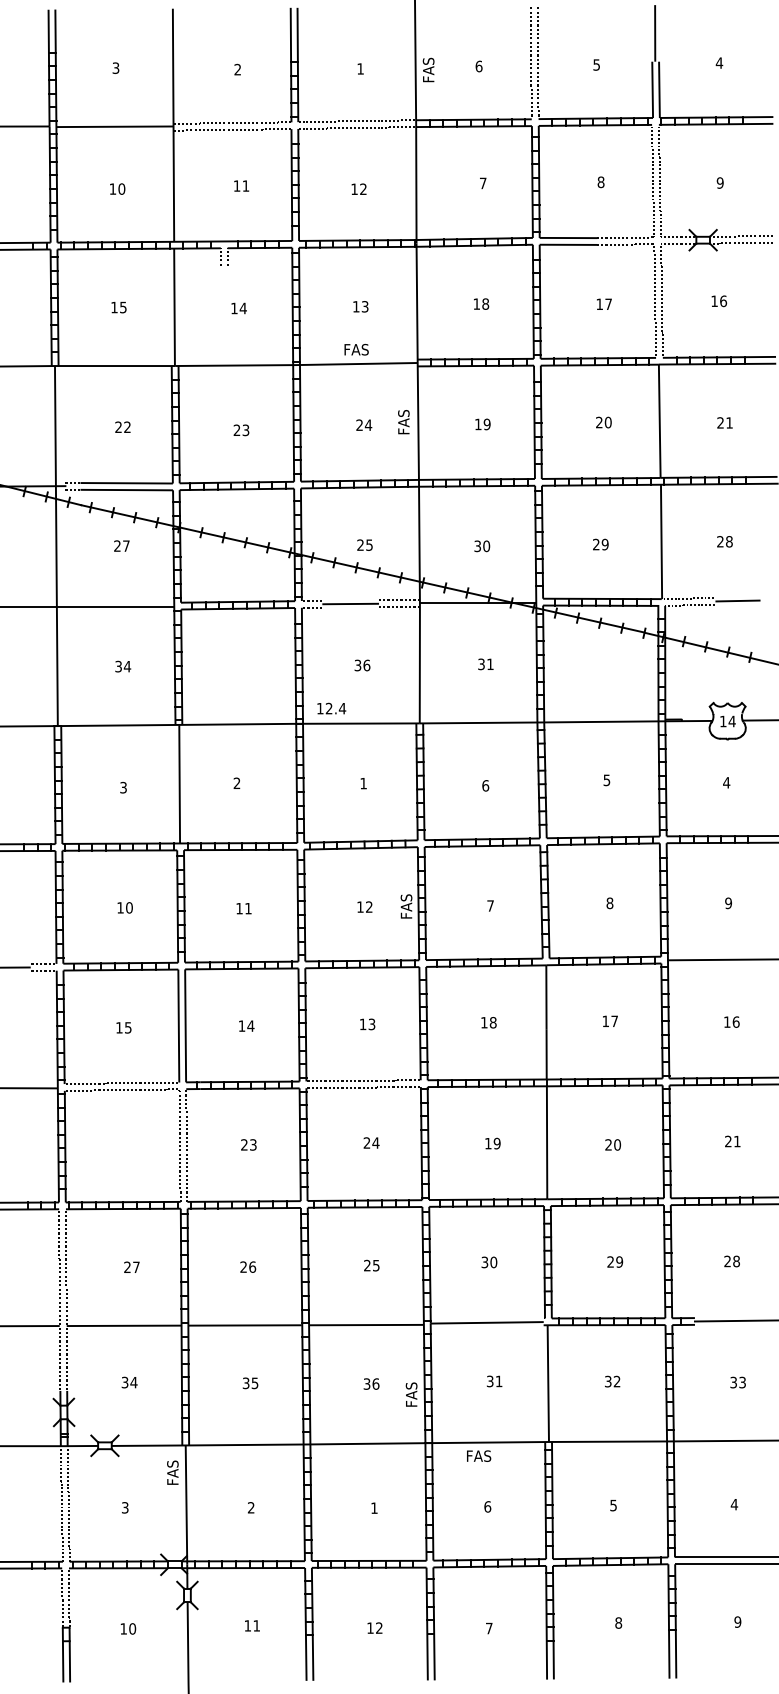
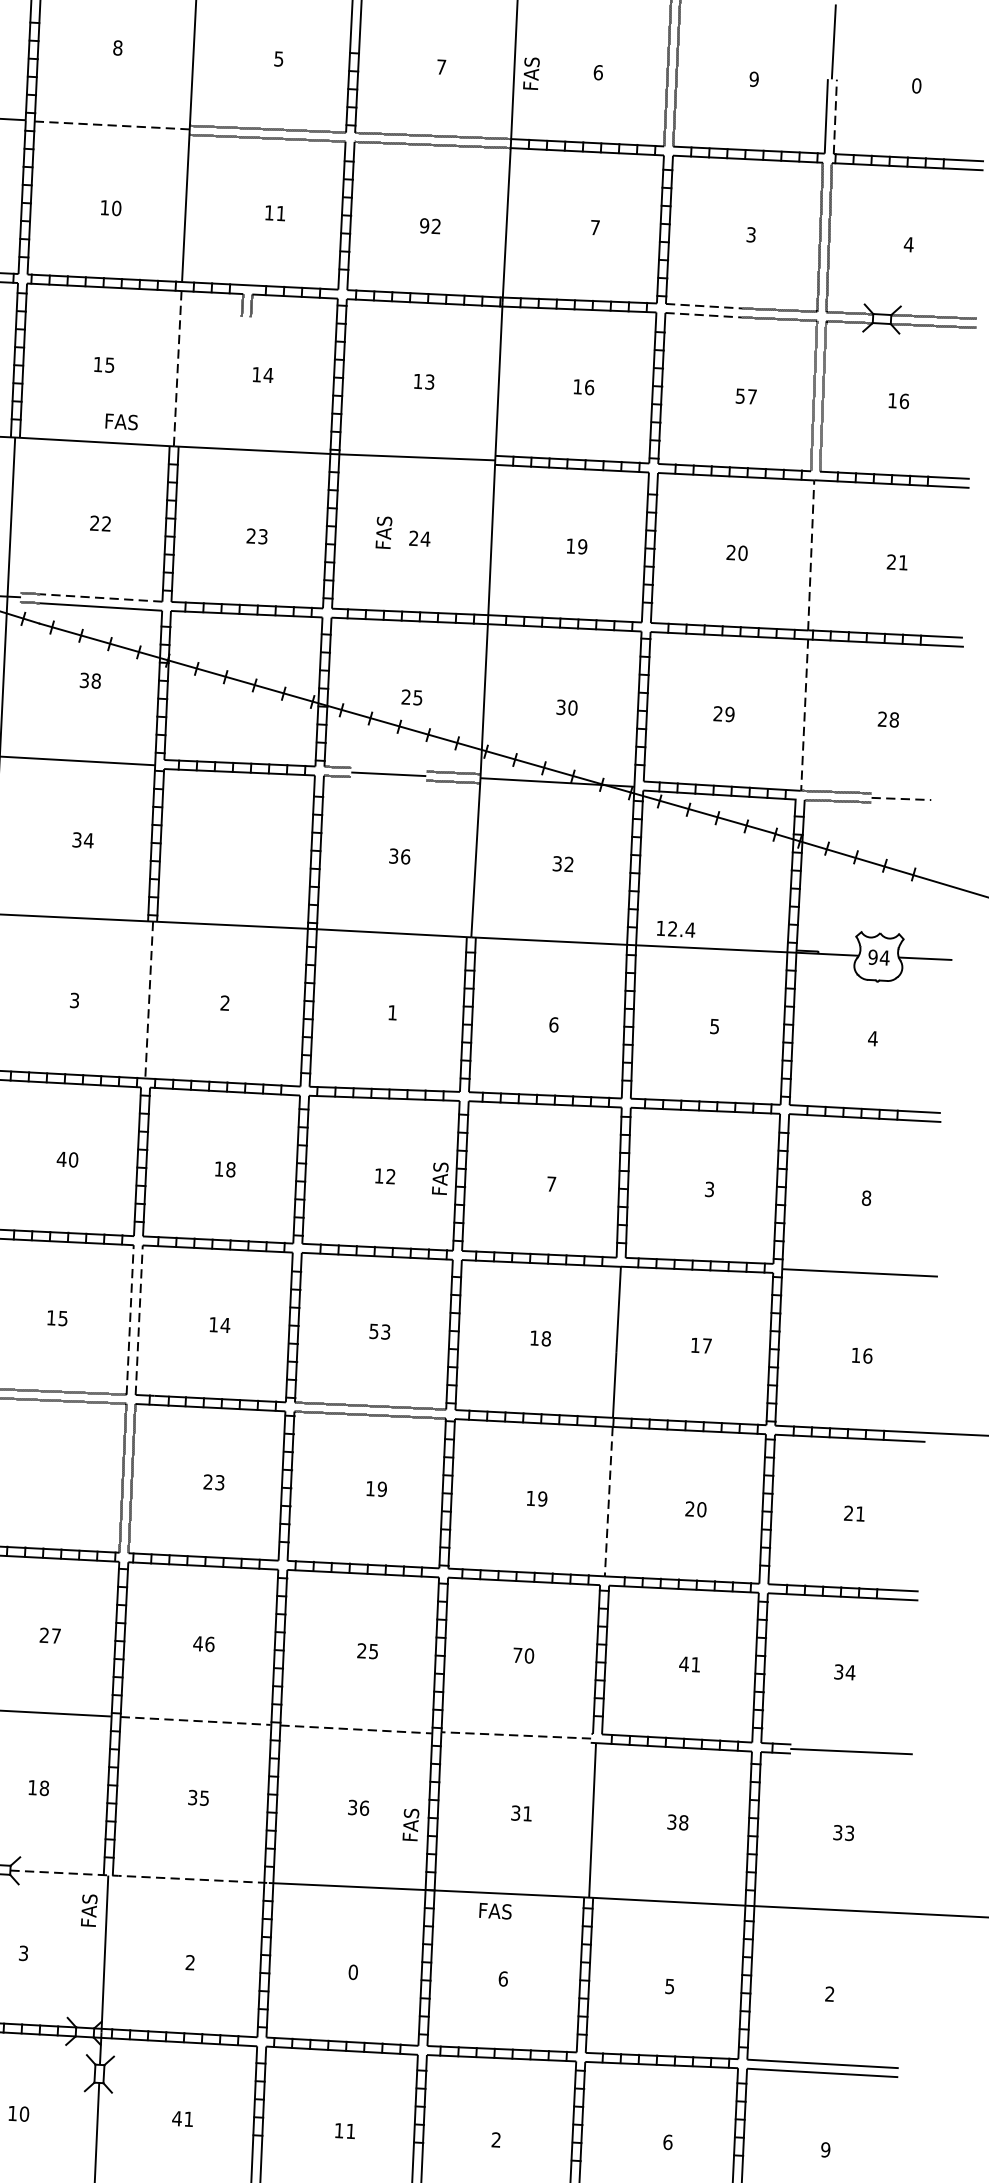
text: (719, 62) -> (916, 85), 4 -> 0
text: (596, 64) -> (753, 78), 5 -> 9
text: (115, 67) -> (117, 47), 3 -> 8
text: (360, 68) -> (441, 66), 1 -> 7
text: (237, 69) -> (278, 58), 2 -> 5
line: (659, 89) -> (835, 116), solid -> dashed
line: (114, 126) -> (111, 125), solid -> dashed
text: (600, 182) -> (750, 235), 8 -> 3
text: (719, 182) -> (907, 243), 9 -> 4
text: (354, 189) -> (424, 226), 12 -> 92
line: (568, 238) -> (704, 306), solid -> dashed
line: (568, 244) -> (703, 314), solid -> dashed
text: (485, 303) -> (589, 386), 18 -> 16
text: (599, 304) -> (740, 396), 17 -> 57
line: (174, 307) -> (177, 368), solid -> dashed
text: (356, 349) -> (121, 421), moved
line: (659, 421) -> (810, 555), solid -> dashed
text: (403, 422) -> (383, 533), moved
line: (126, 483) -> (101, 598), solid -> dashed
line: (661, 542) -> (804, 715), solid -> dashed
text: (121, 545) -> (89, 679), 27 -> 38
line: (737, 601) -> (900, 799), solid -> dashed
text: (490, 663) -> (569, 863), 31 -> 32
text: (331, 708) -> (675, 929), moved
text: (722, 721) -> (872, 957), 14 -> 94
line: (179, 784) -> (148, 1000), solid -> dashed
text: (609, 903) -> (709, 1189), 8 -> 3
text: (728, 903) -> (866, 1198), 9 -> 8
text: (120, 907) -> (61, 1158), 10 -> 40
text: (248, 908) -> (231, 1169), 11 -> 18
text: (362, 1024) -> (373, 1331), 13 -> 53
line: (178, 1025) -> (129, 1319), solid -> dashed
line: (185, 1025) -> (139, 1319), solid -> dashed
text: (371, 1142) -> (376, 1488), 24 -> 19
line: (547, 1143) -> (609, 1502), solid -> dashed
text: (615, 1261) -> (690, 1663), 29 -> 41
text: (732, 1261) -> (845, 1672), 28 -> 34
text: (484, 1262) -> (517, 1655), 30 -> 70
text: (243, 1266) -> (197, 1642), 26 -> 46
line: (487, 1322) -> (516, 1734), solid -> dashed
line: (245, 1325) -> (196, 1721), solid -> dashed
line: (366, 1325) -> (356, 1730), solid -> dashed
text: (616, 1381) -> (682, 1822), 32 -> 38
text: (129, 1382) -> (38, 1787), 34 -> 18
line: (209, 1445) -> (139, 1877), solid -> dashed
text: (734, 1504) -> (829, 1994), 4 -> 2
text: (374, 1507) -> (353, 1971), 1 -> 0
text: (618, 1622) -> (667, 2141), 8 -> 6
text: (247, 1625) -> (176, 2118), 11 -> 41
text: (379, 1627) -> (351, 2130), 12 -> 11
text: (488, 1628) -> (495, 2139), 7 -> 2

